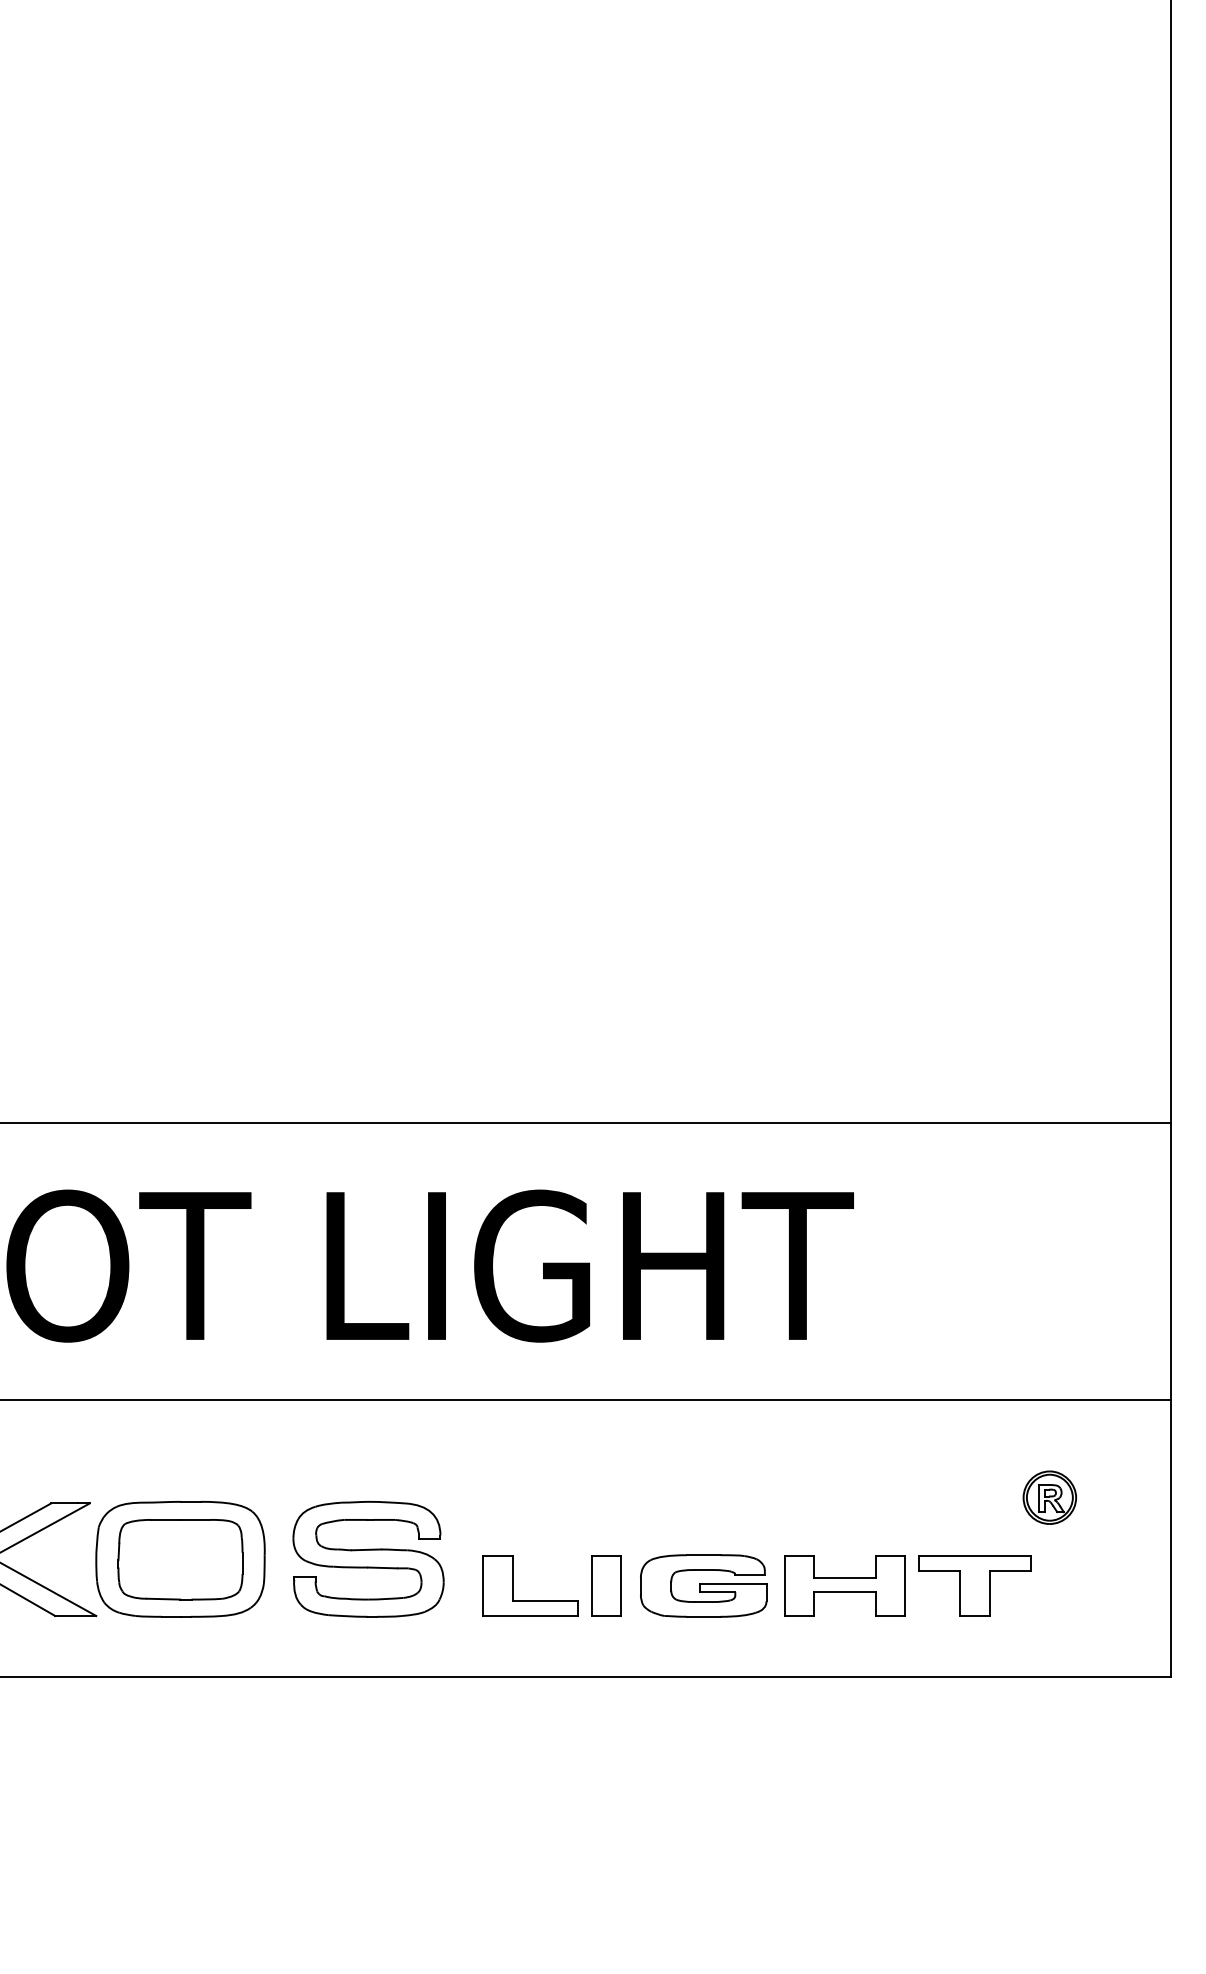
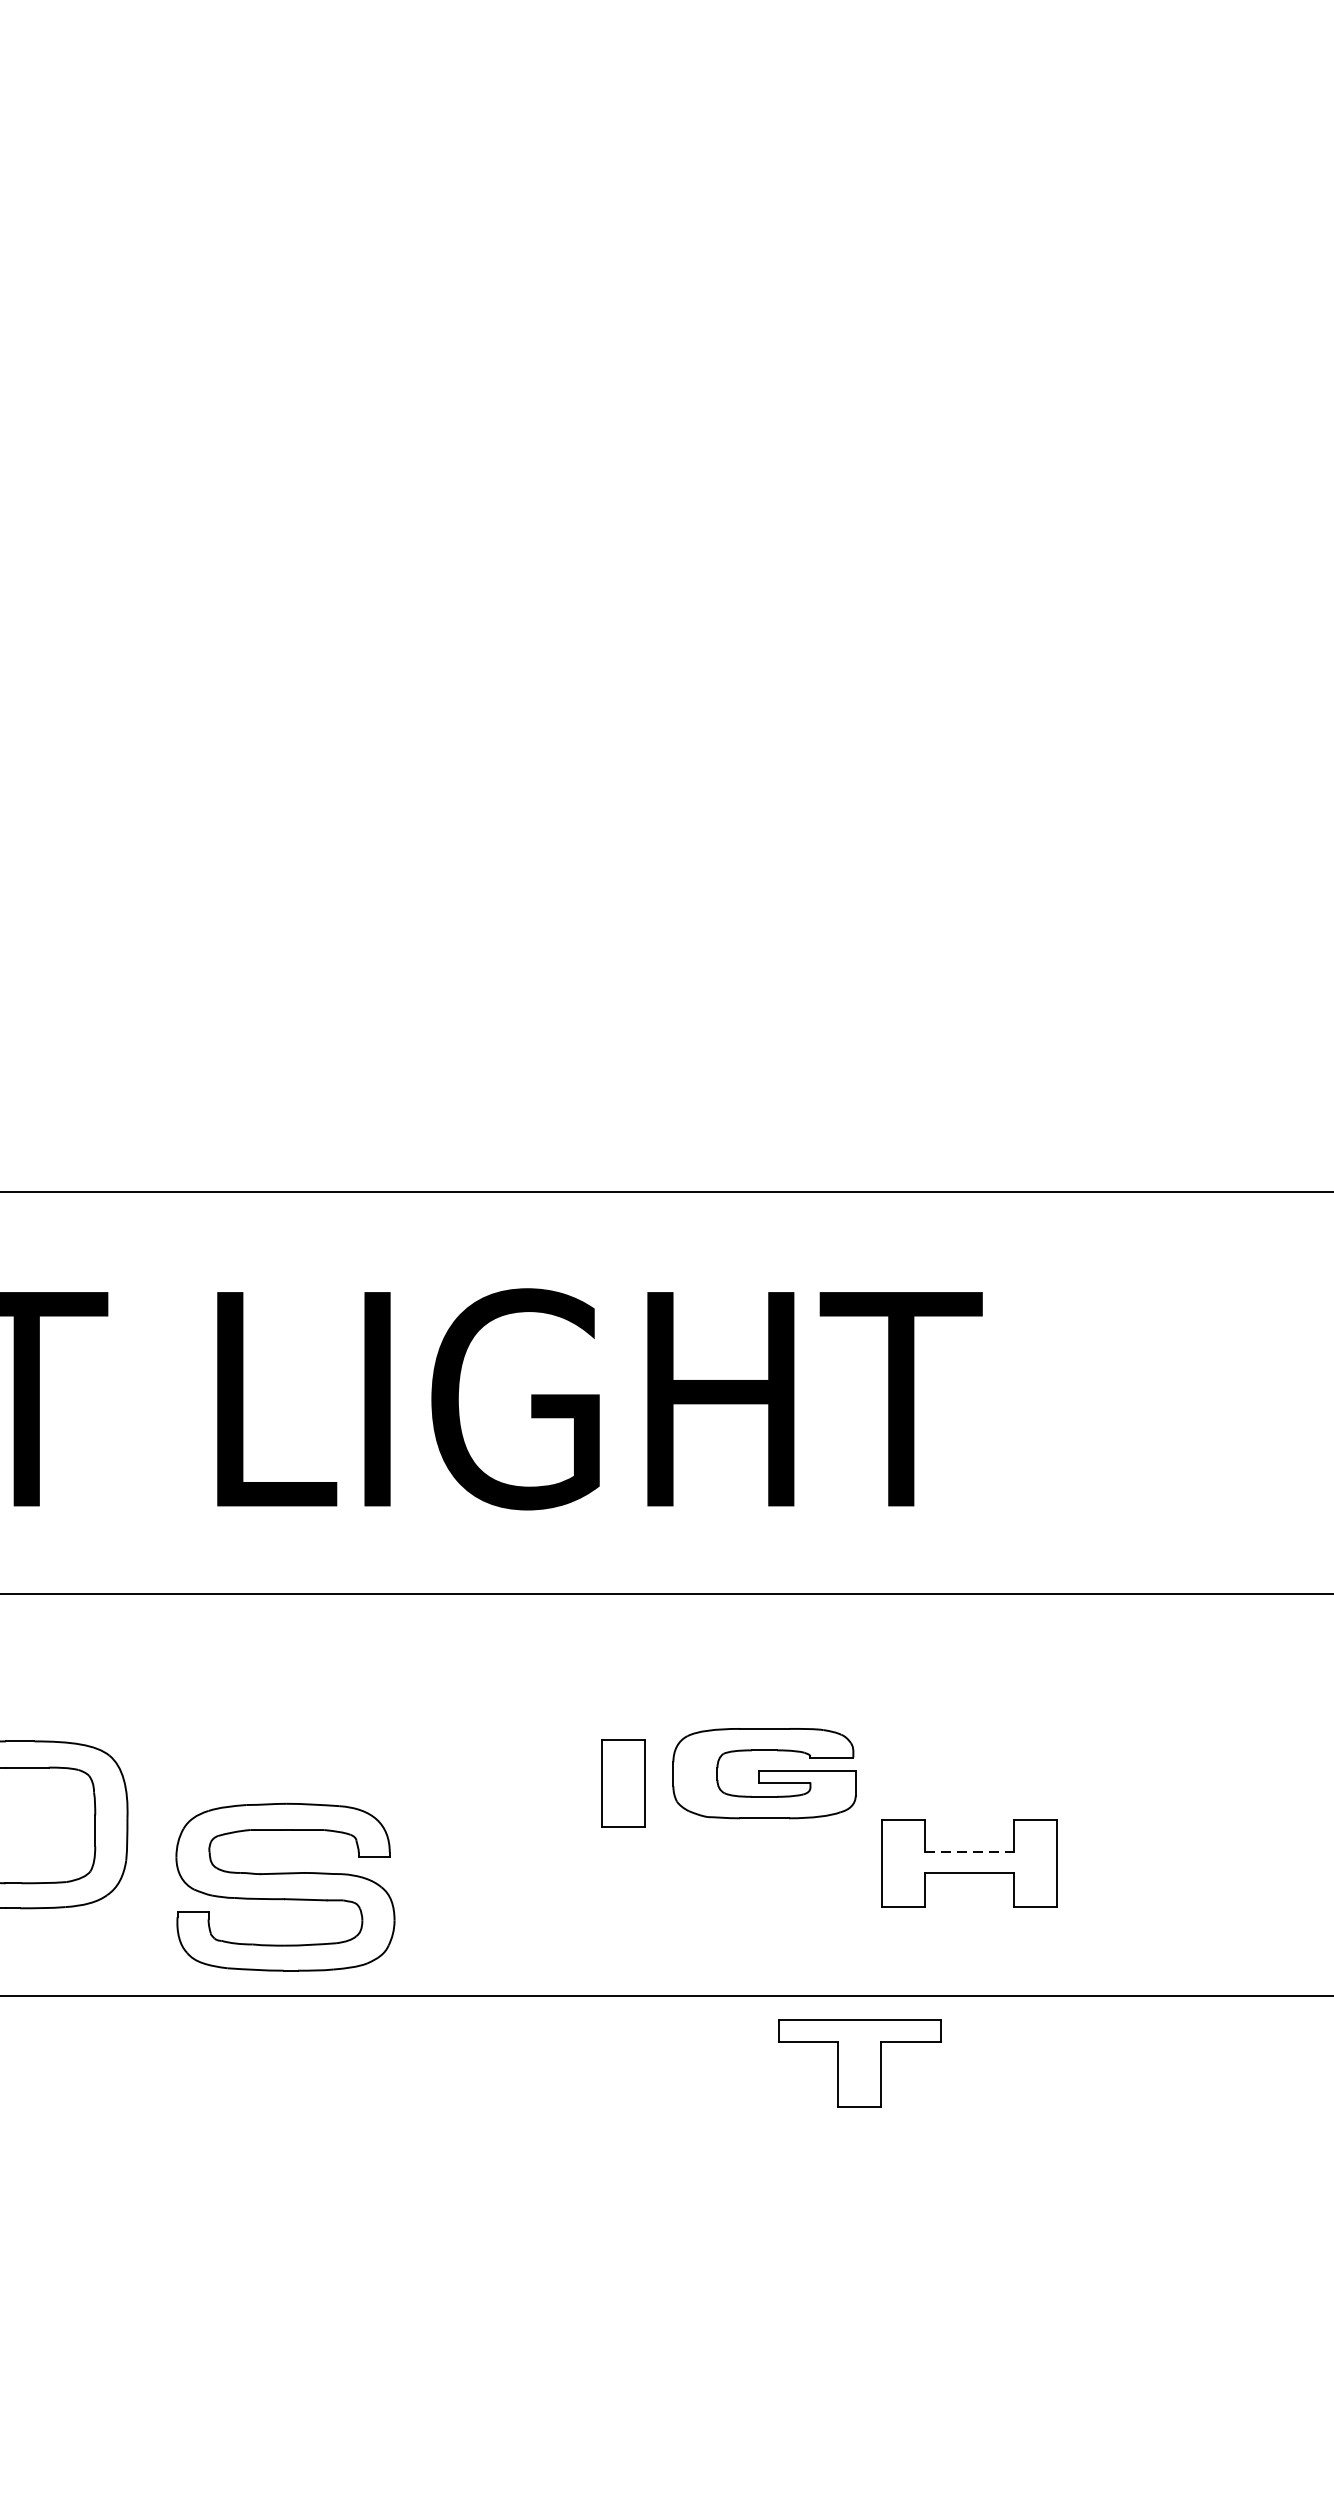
part: (1049, 1497) -> (1266, 1735), removed
part: (368, 1559) -> (285, 1887), moved
line: (844, 1578) -> (968, 1852), solid -> dashed
part: (606, 1585) -> (623, 1783), moved
part: (703, 1585) -> (764, 1772), moved
part: (974, 1585) -> (858, 2063), moved
part: (530, 1600) -> (513, 1884), removed

